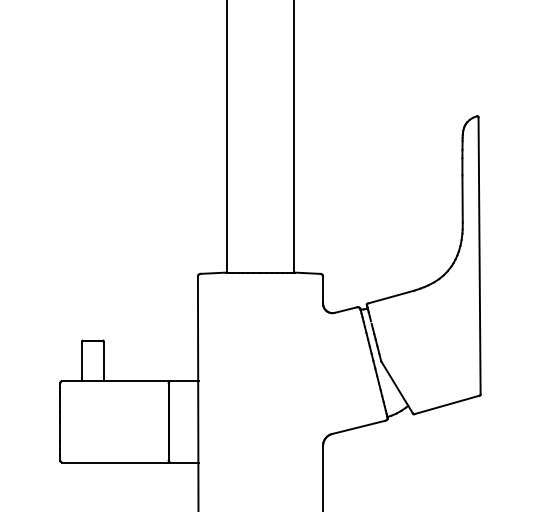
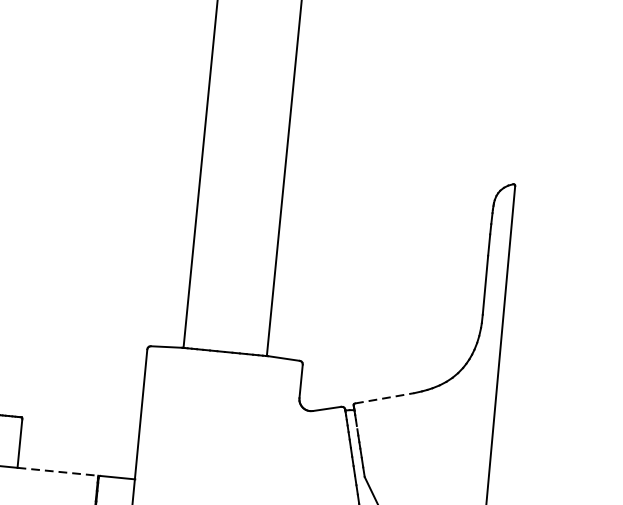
line: (391, 296) -> (385, 397), solid -> dashed
line: (136, 381) -> (58, 472), solid -> dashed

